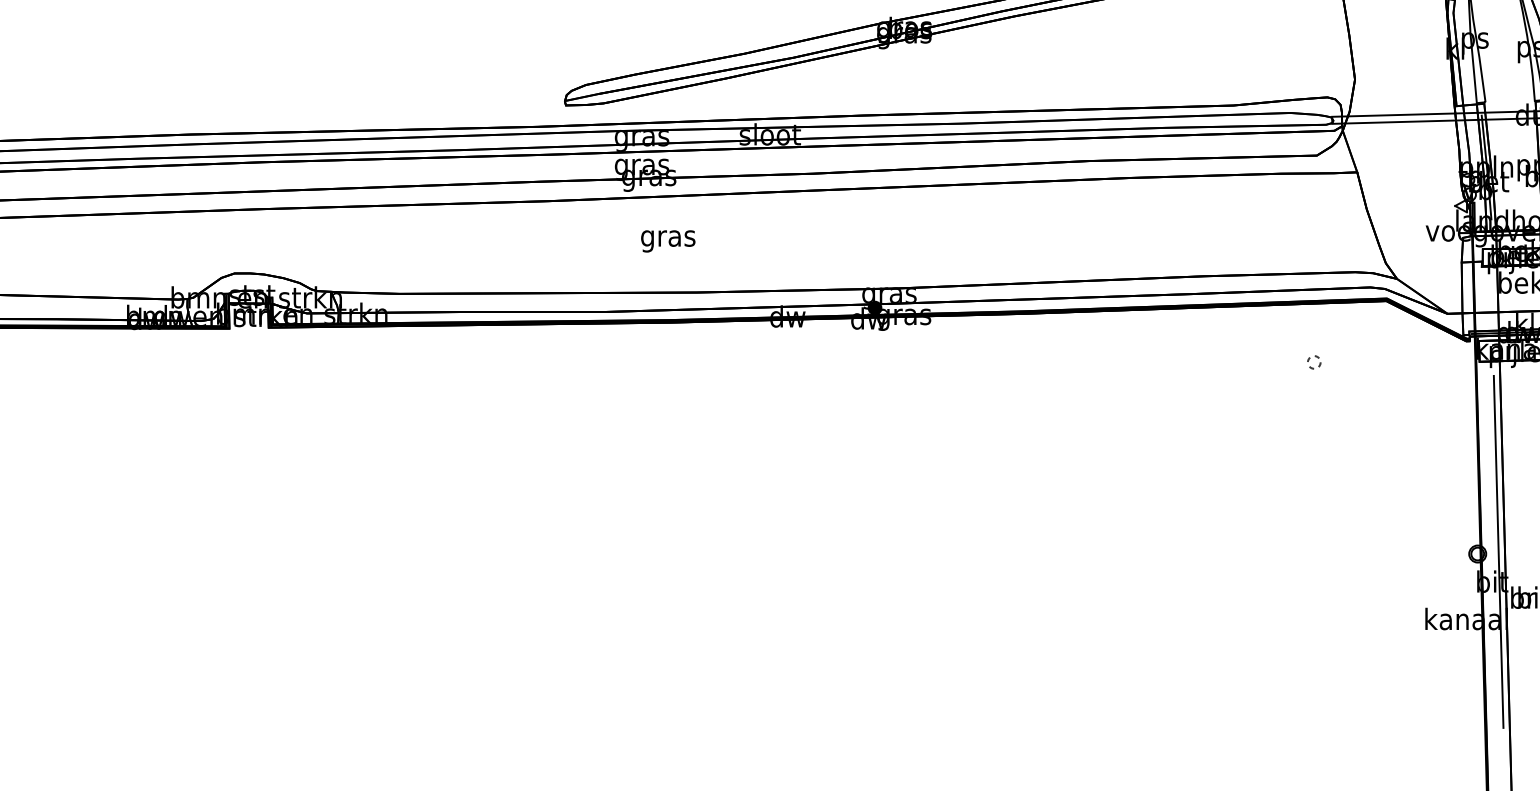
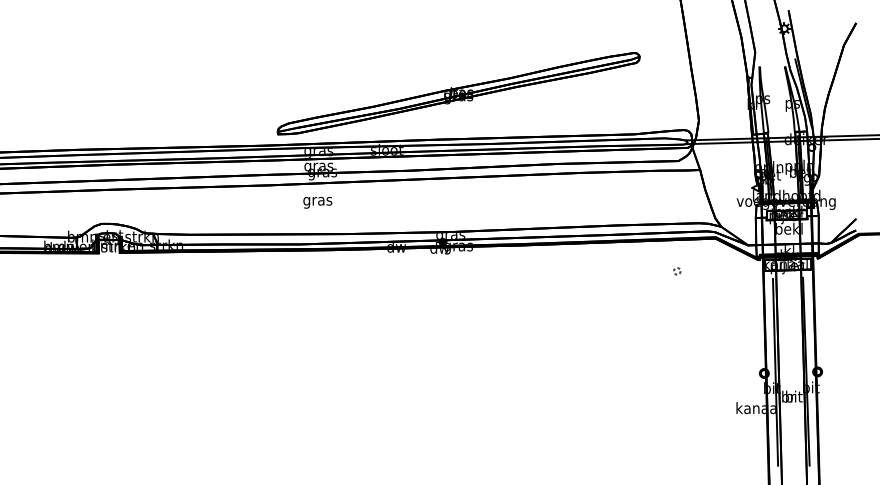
text: (667, 240) -> (317, 202), moved

